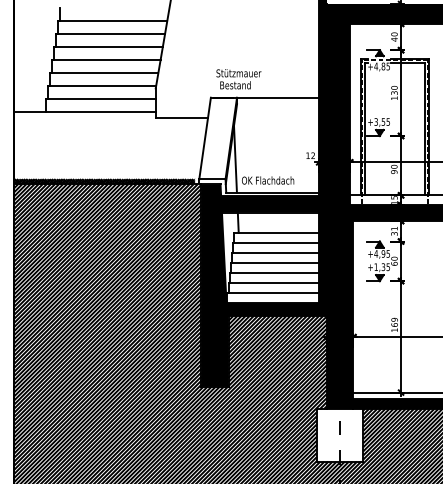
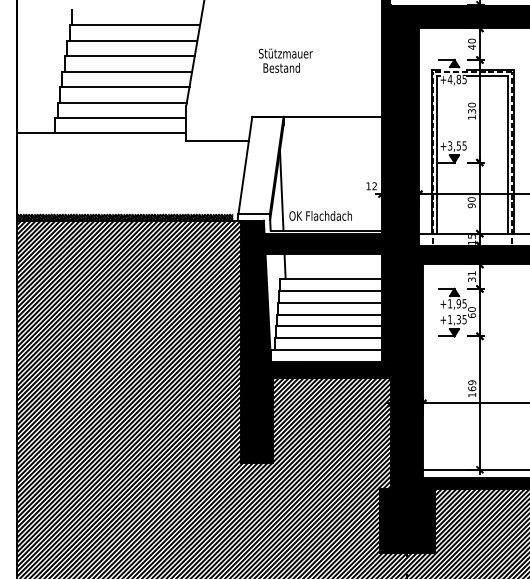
text: (238, 79) -> (285, 60), moved
text: (375, 253) -> (449, 303), +4,95 -> +1,95
fill: (339, 435) -> (406, 520), added

